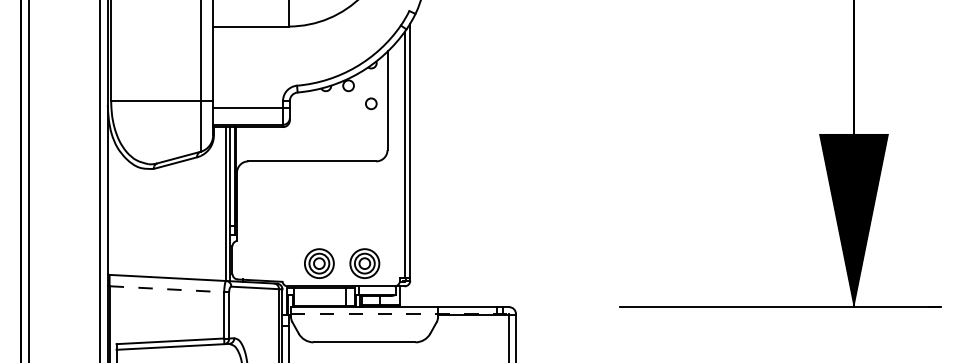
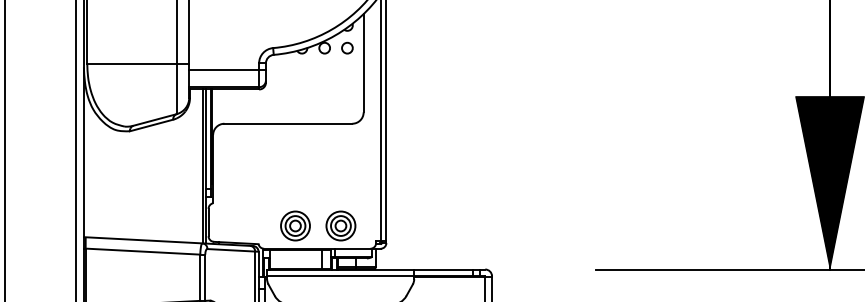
circle: (371, 103) -> (347, 47), moved
line: (167, 289) -> (143, 251), dashed -> solid
line: (400, 313) -> (376, 275), dashed -> solid

